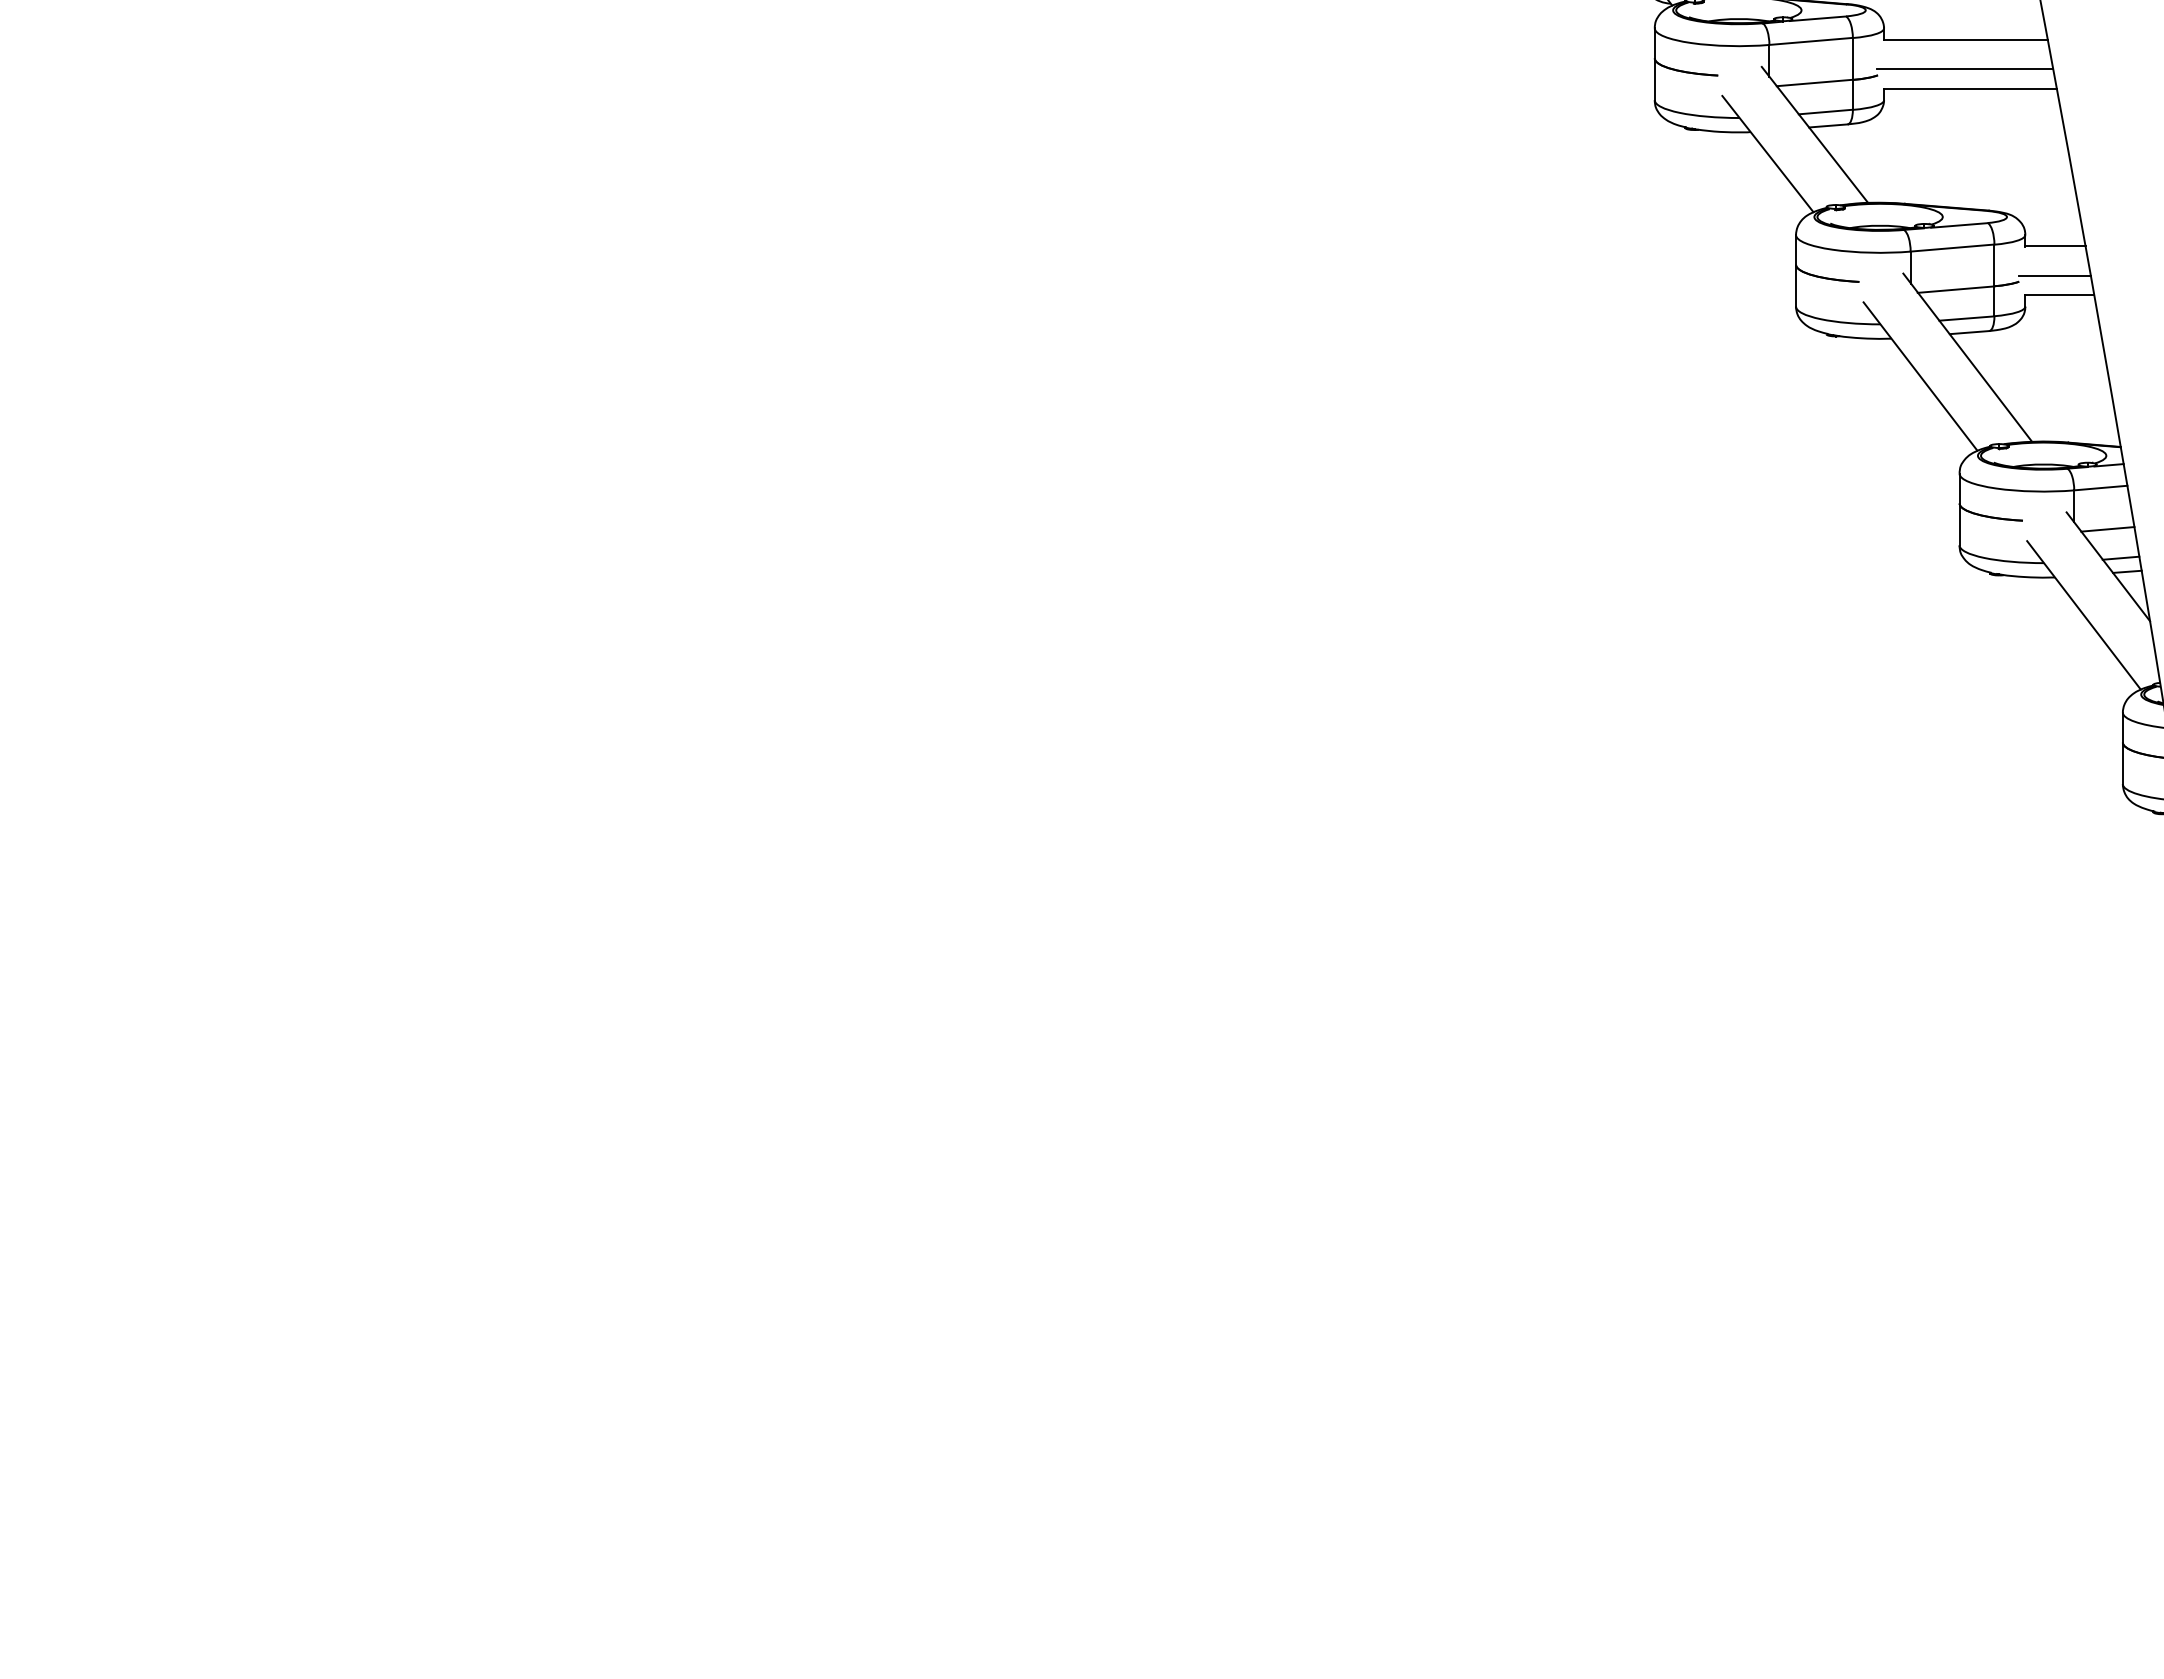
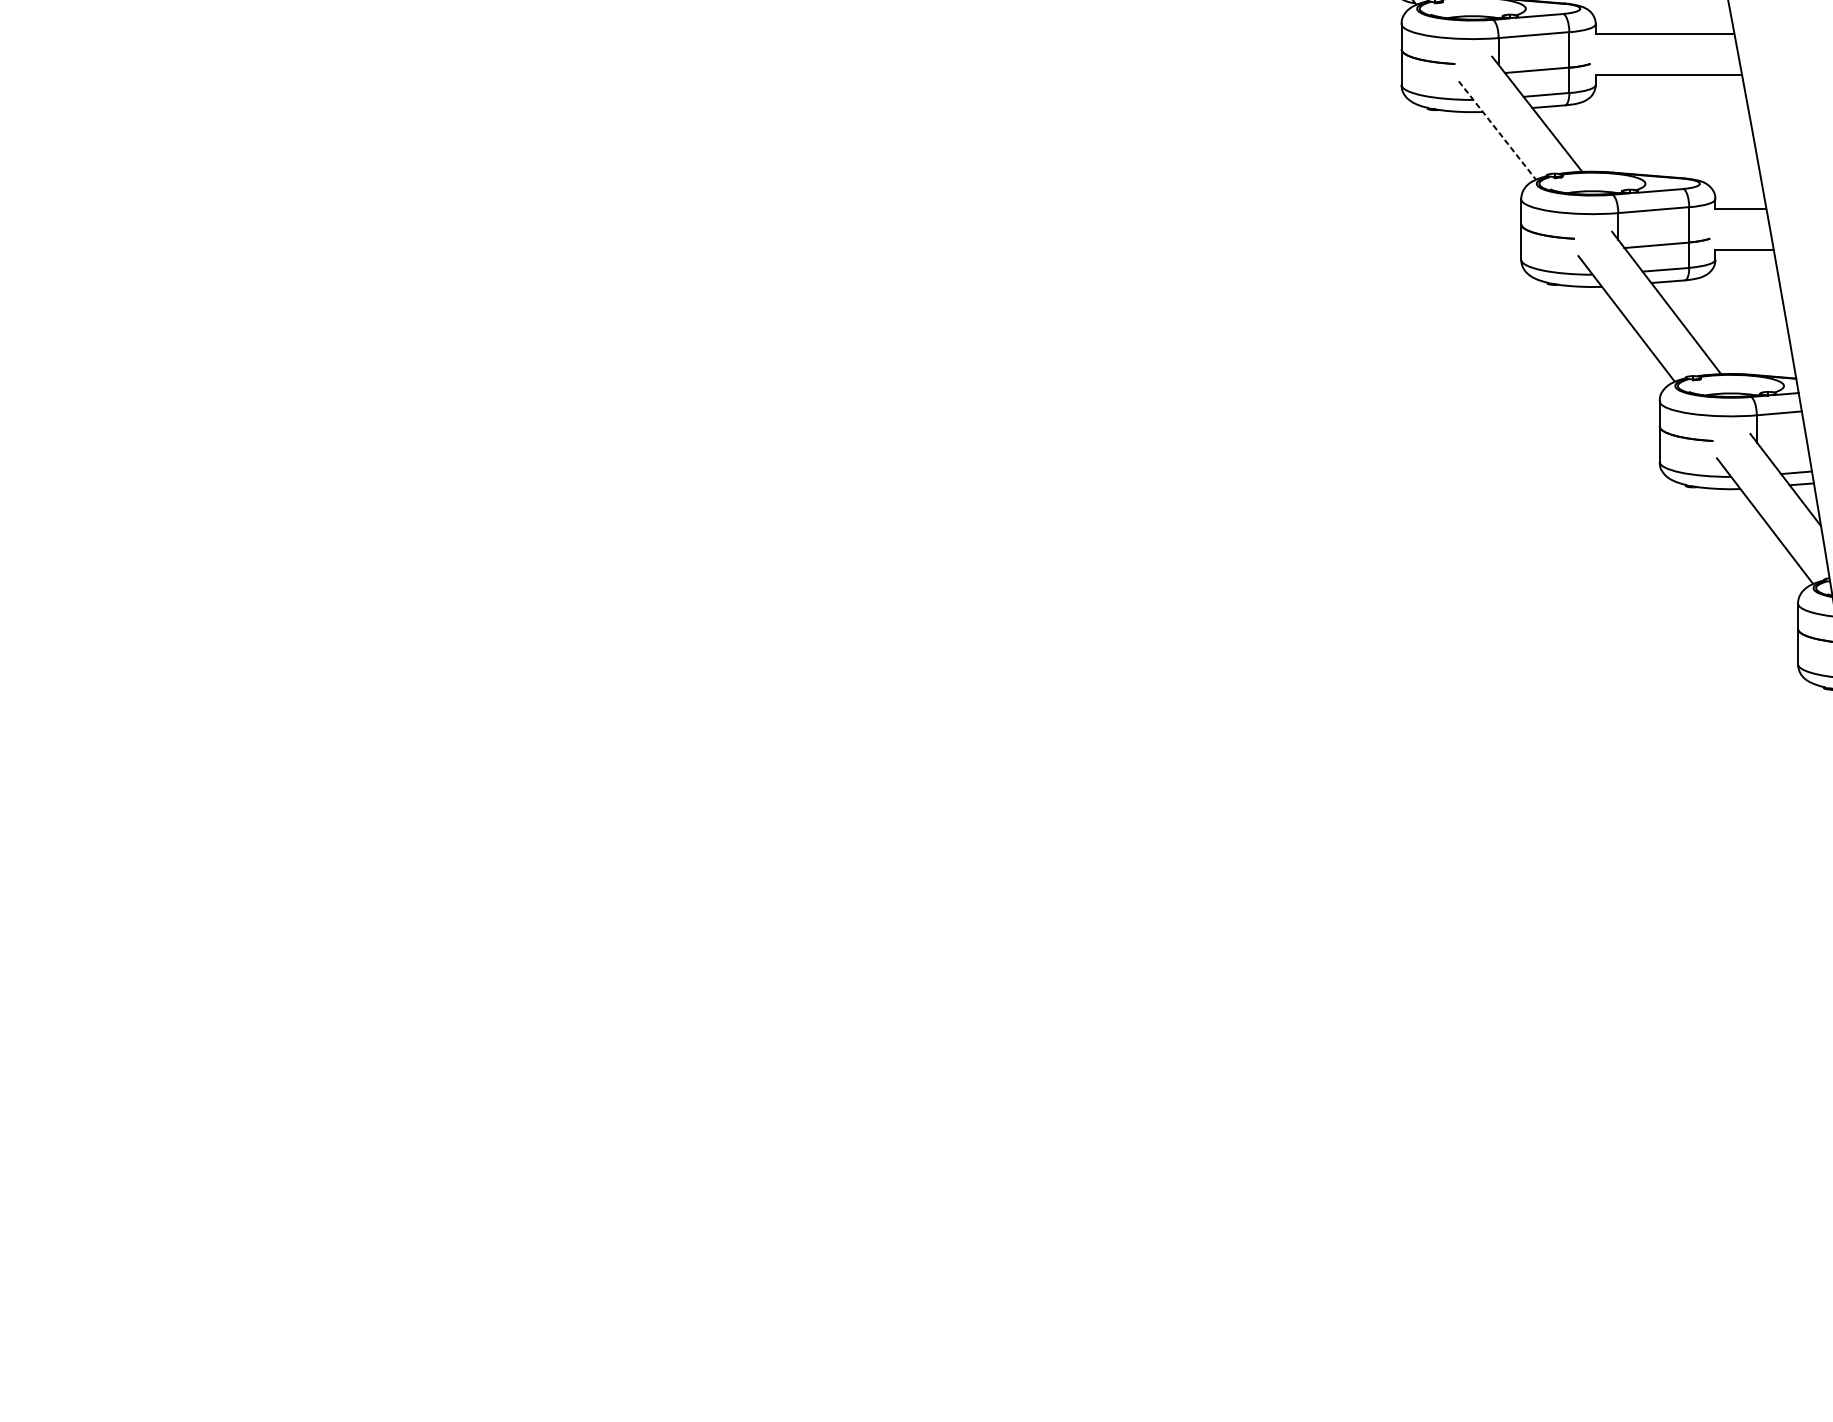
line: (1965, 69) -> (1664, 58), removed
line: (1767, 154) -> (1497, 130), solid -> dashed
line: (2054, 276) -> (1740, 234), removed
line: (2107, 529) -> (1784, 448), removed

